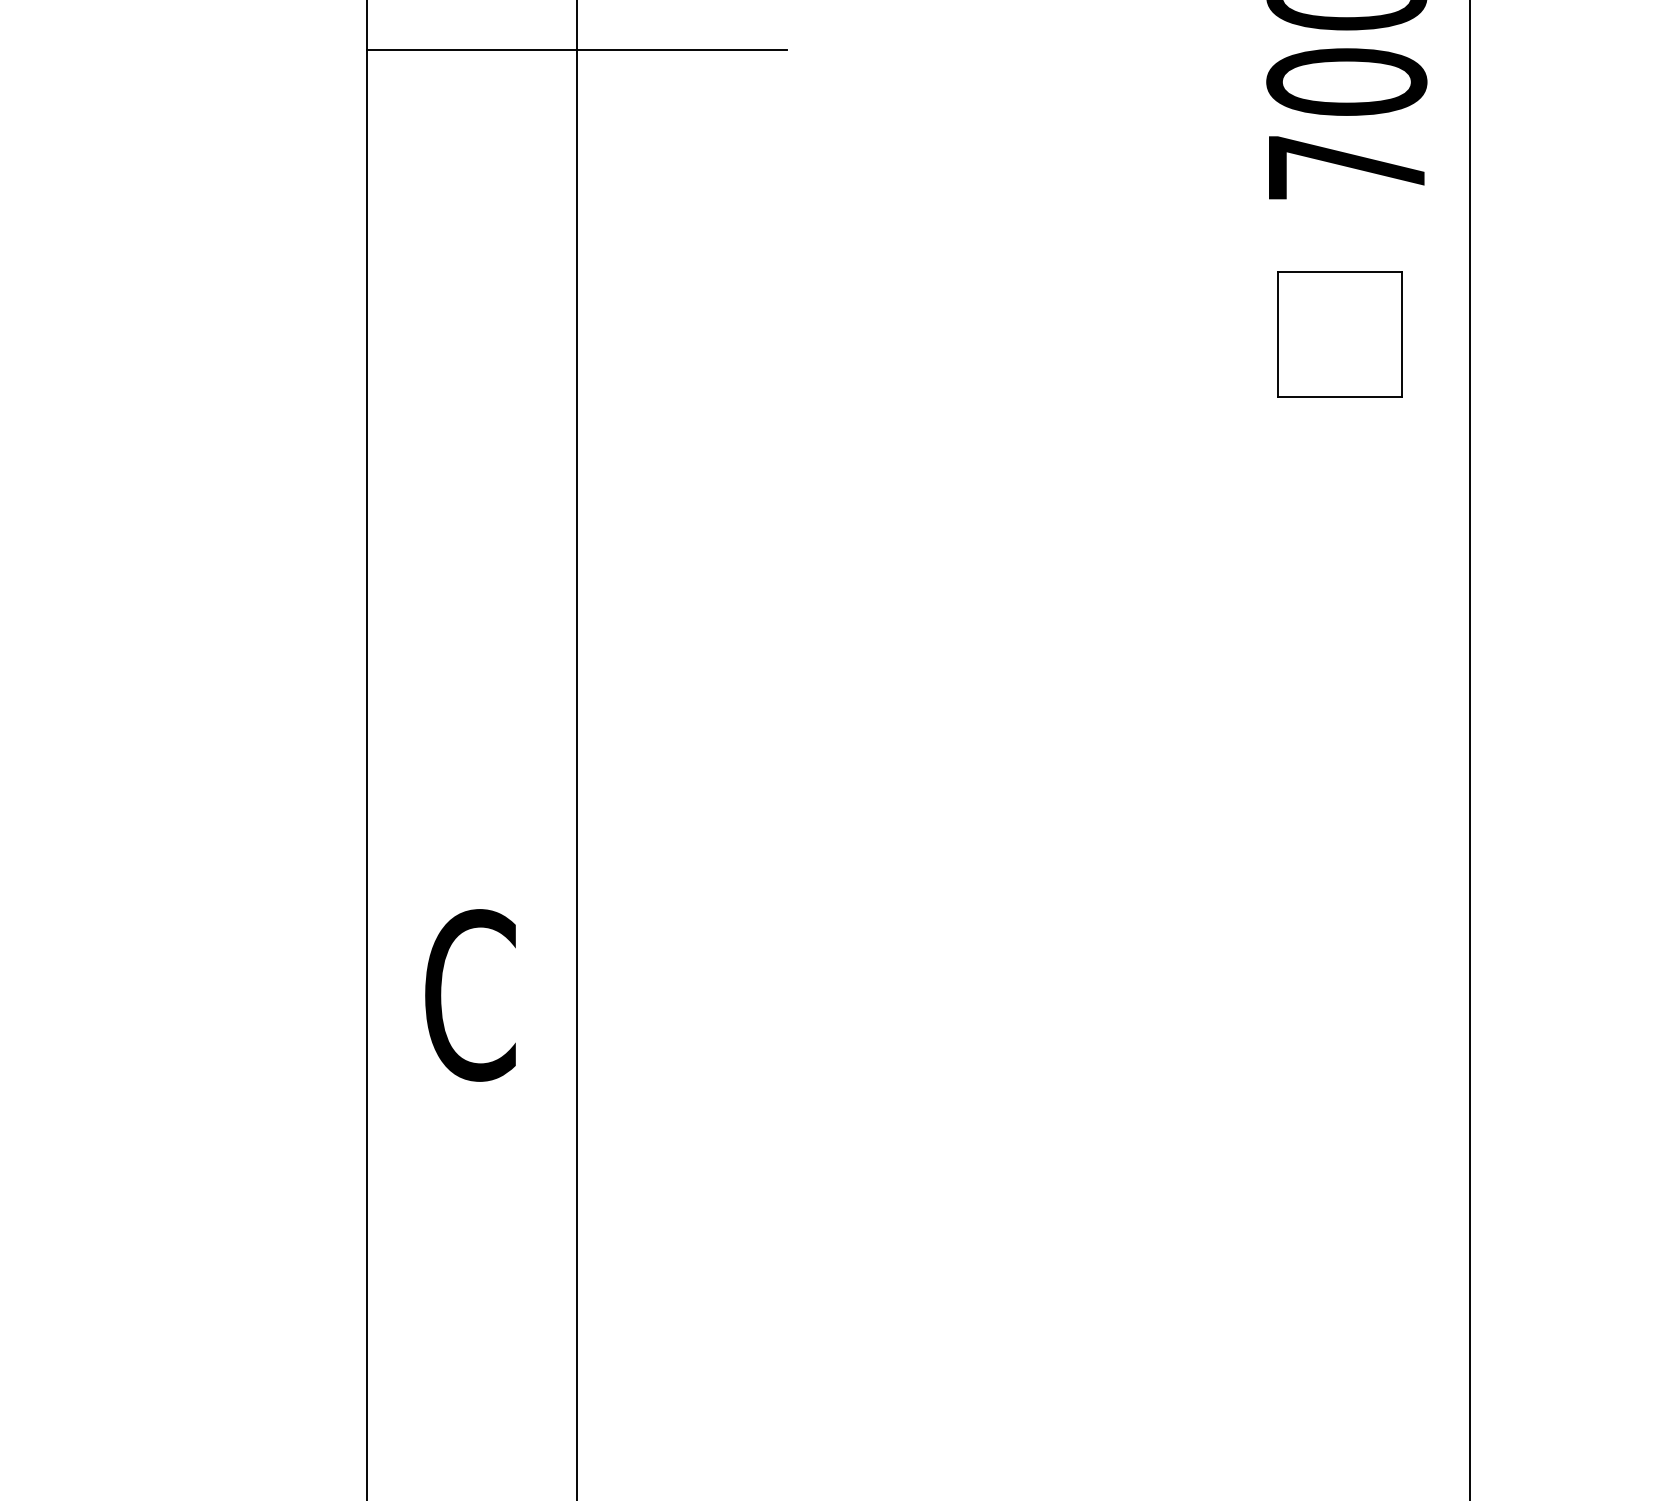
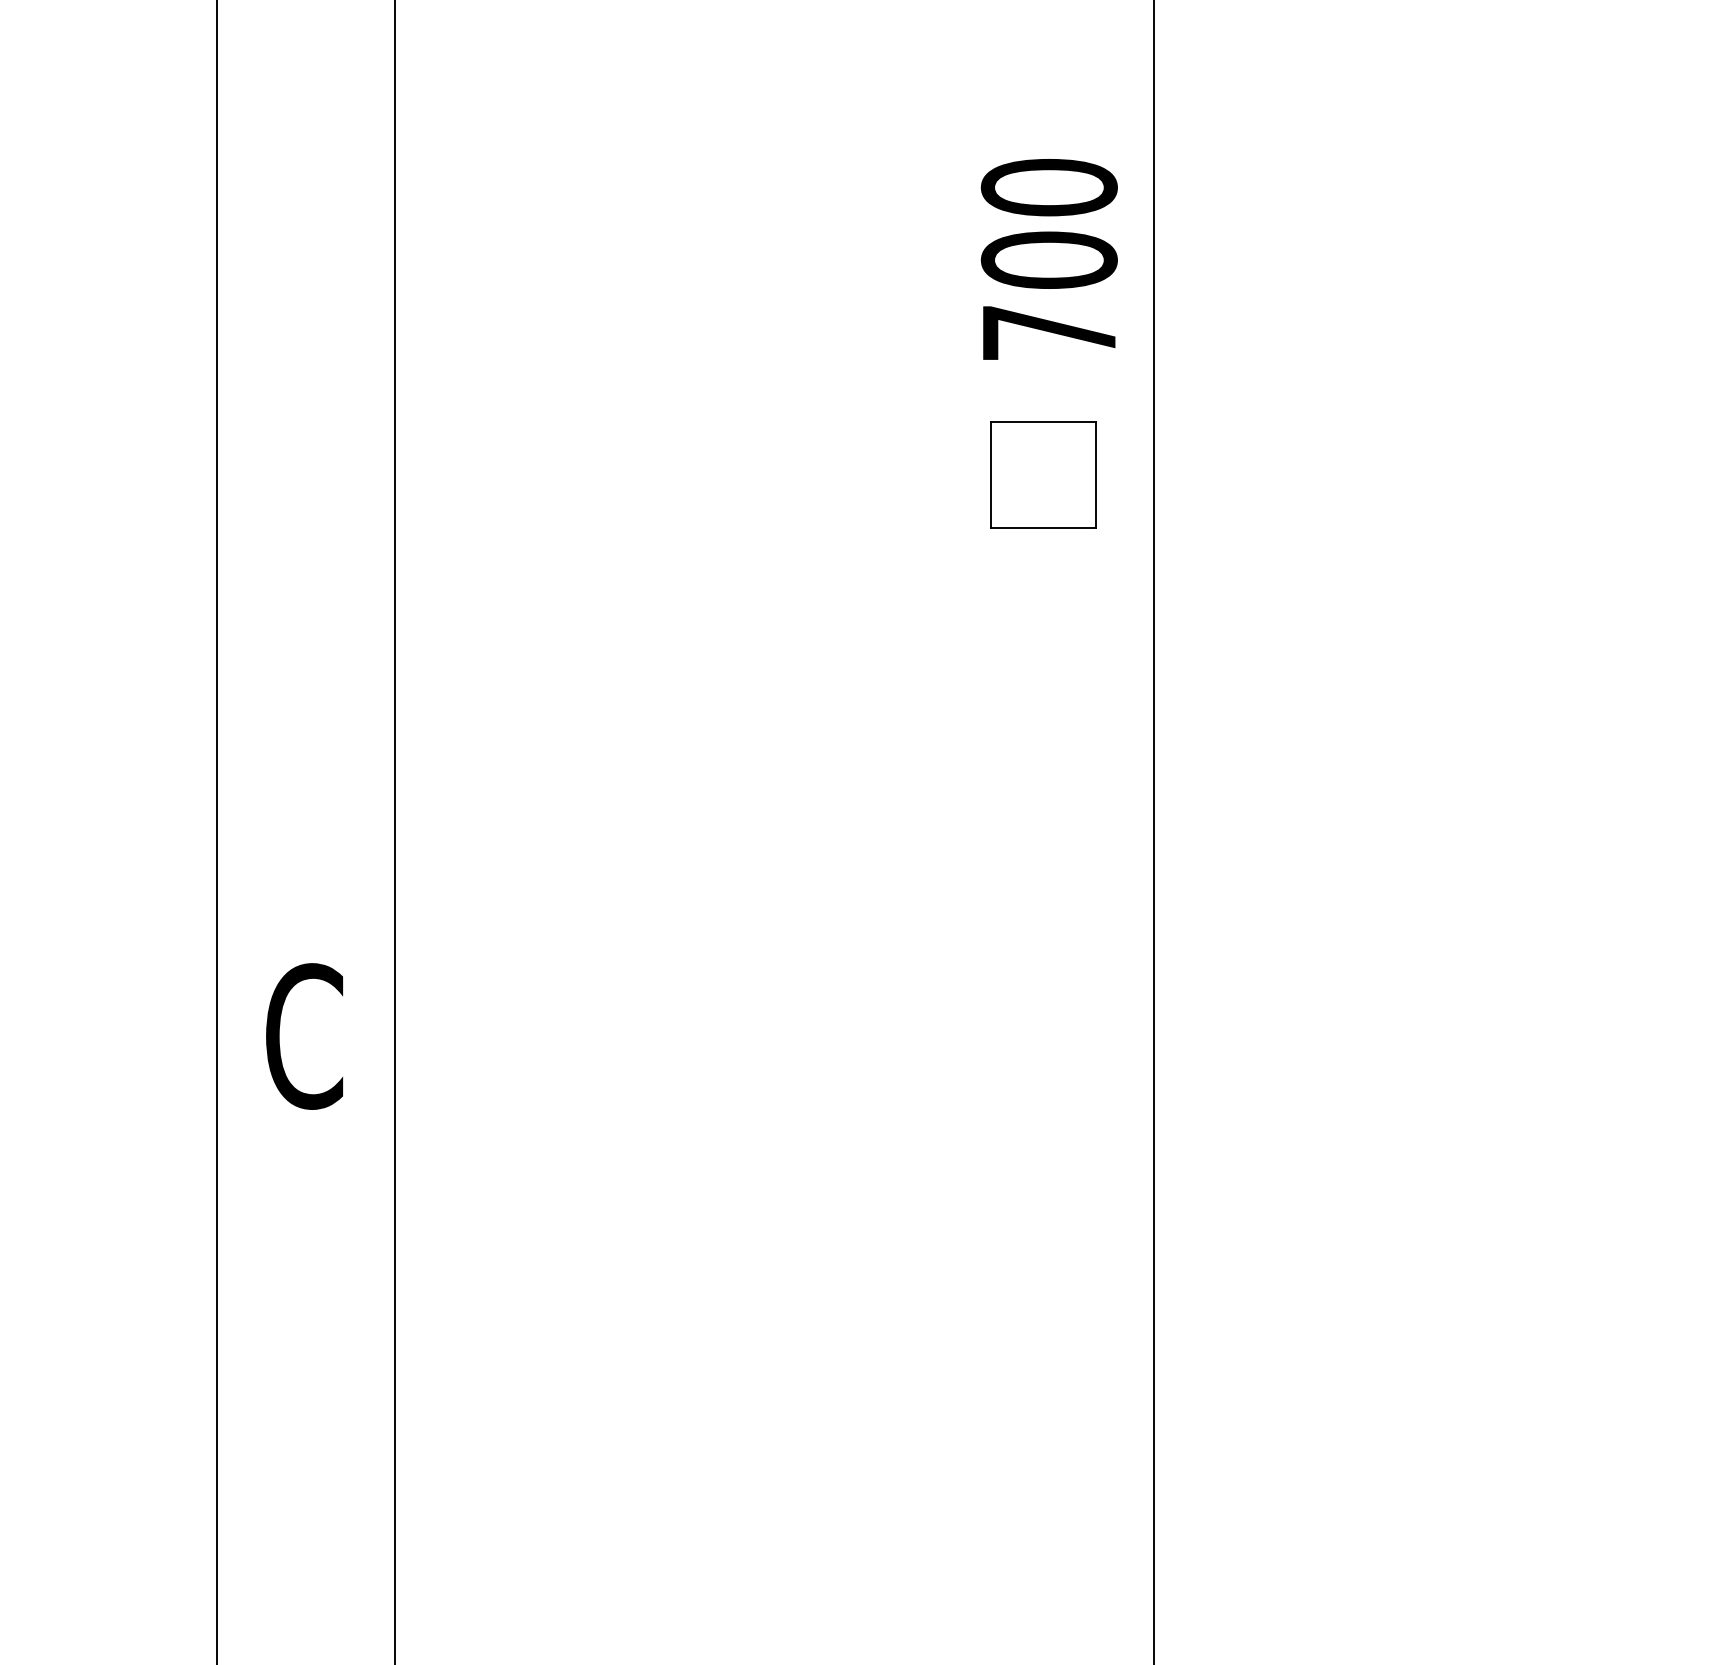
line: (576, 50) -> (394, 233), removed

